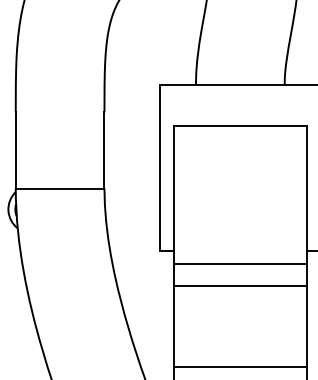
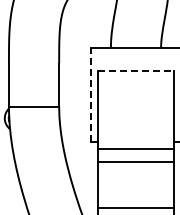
line: (239, 126) -> (135, 71), solid -> dashed
line: (159, 167) -> (90, 94), solid -> dashed

